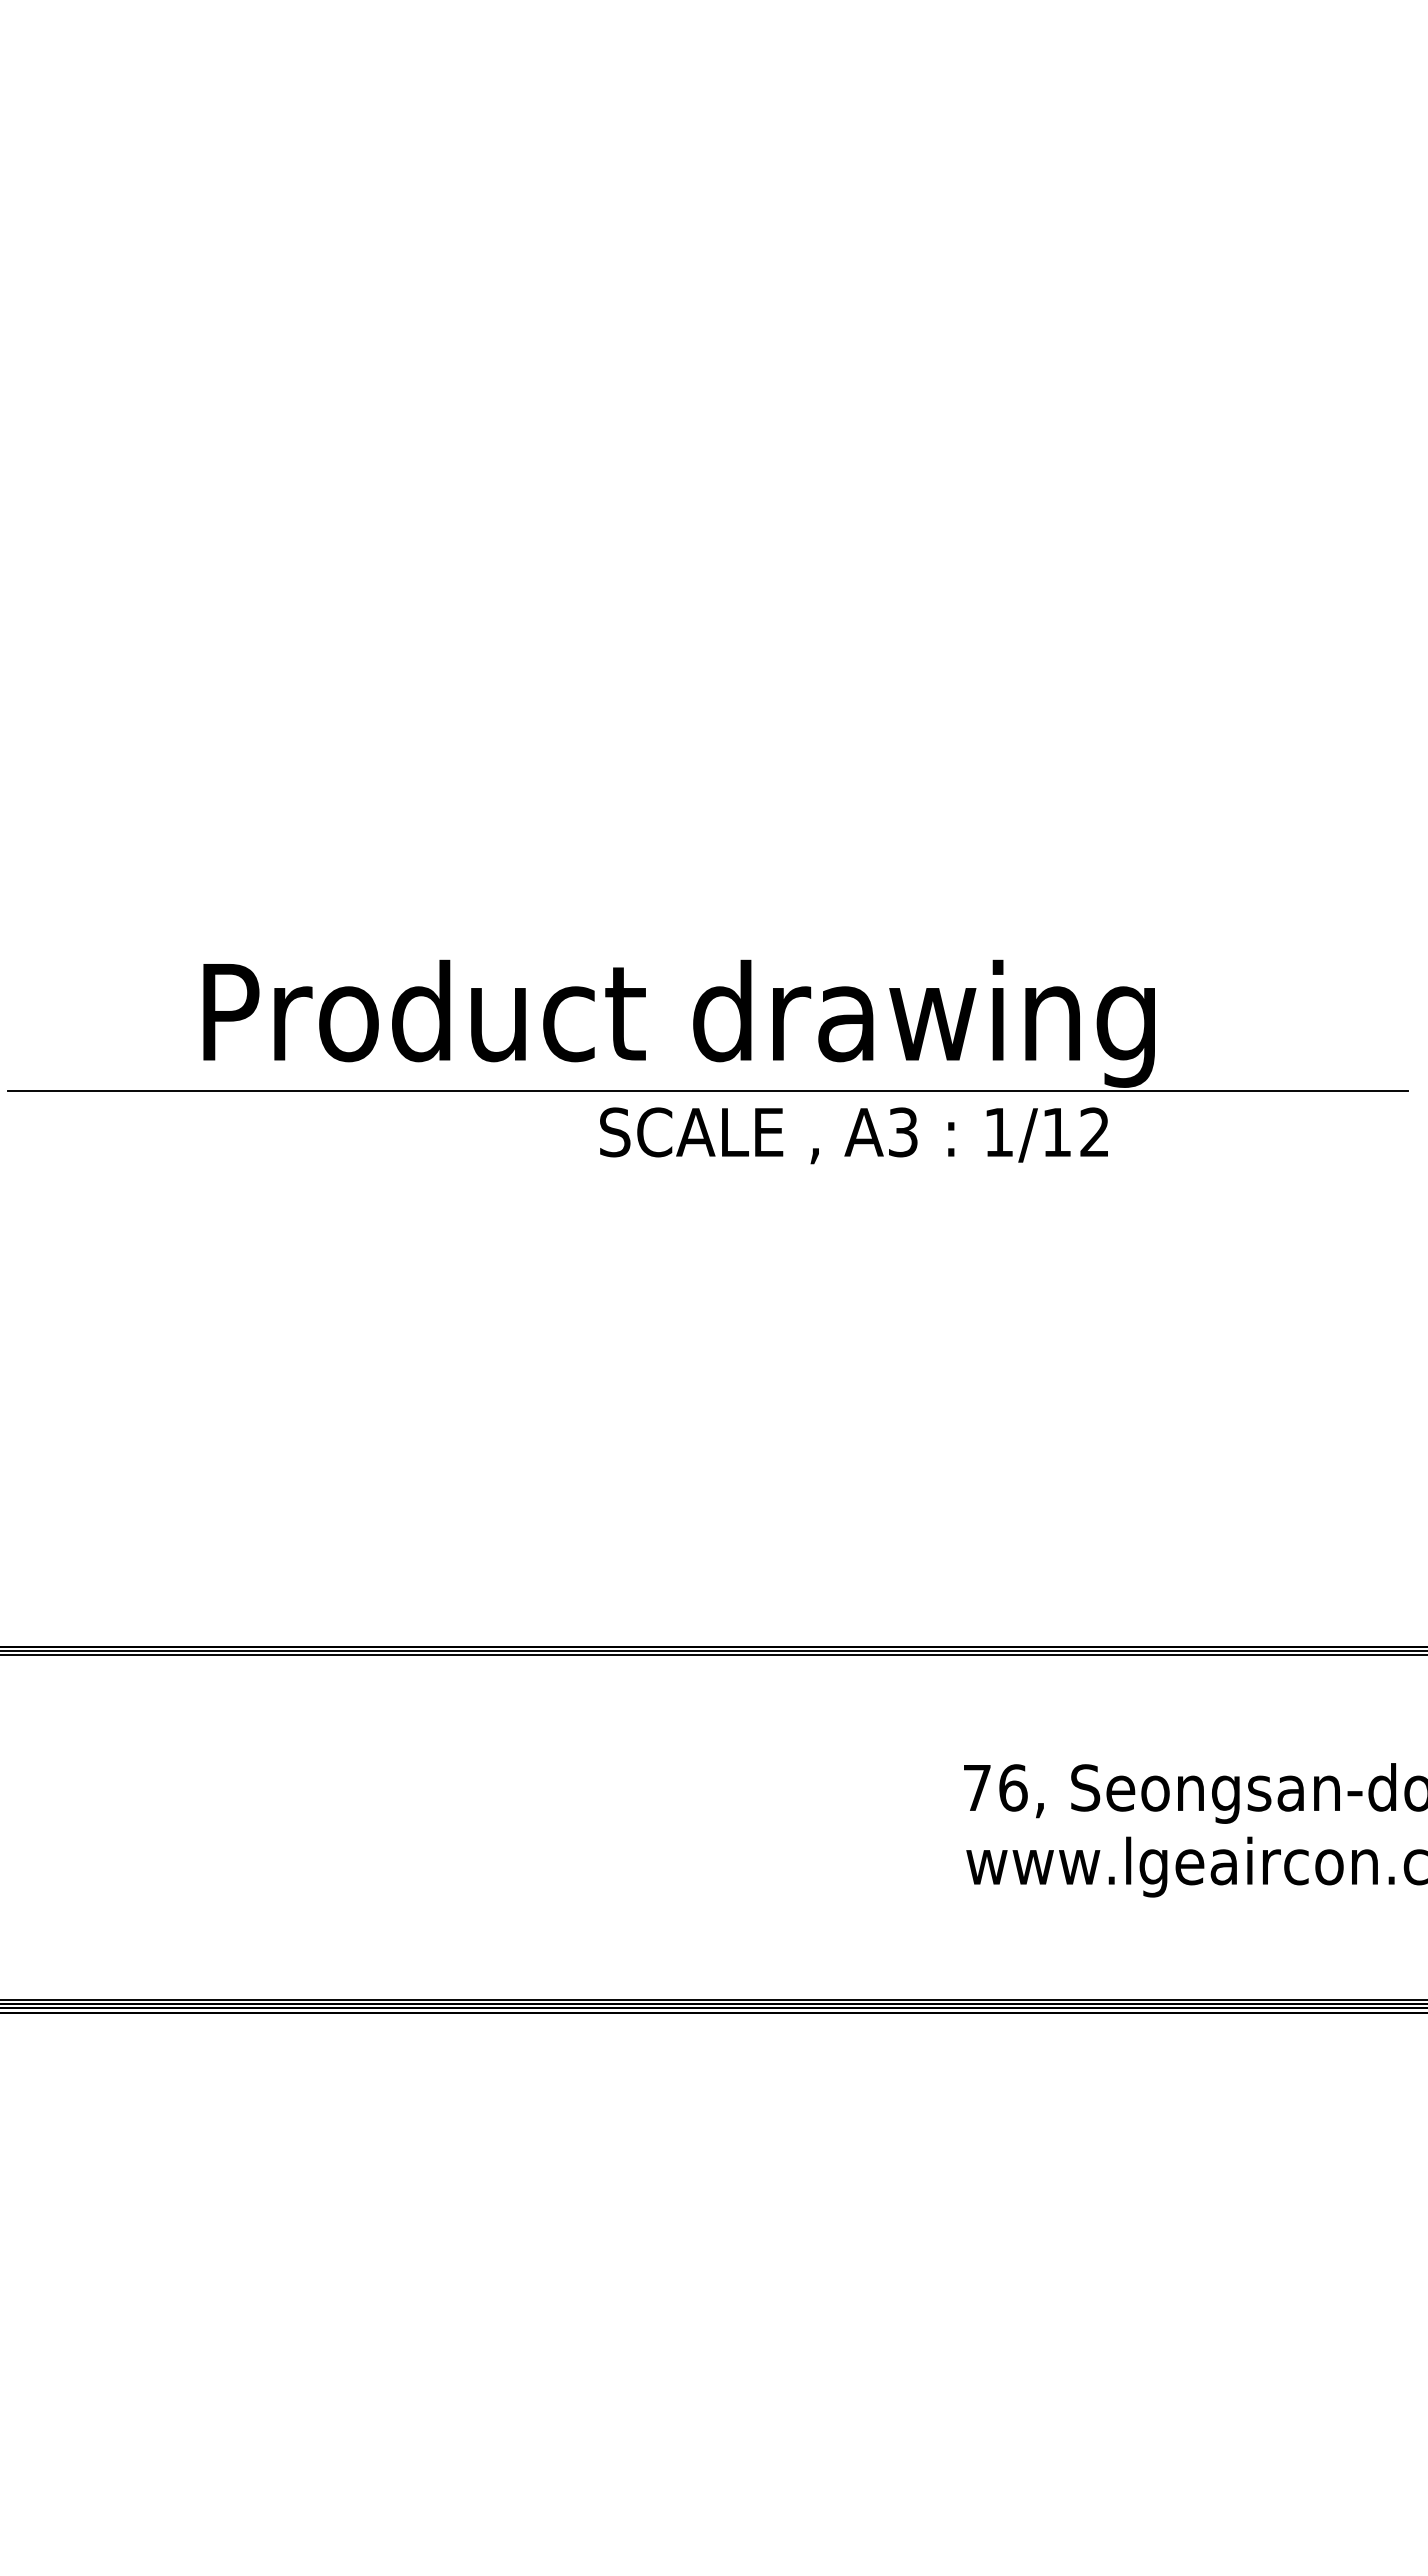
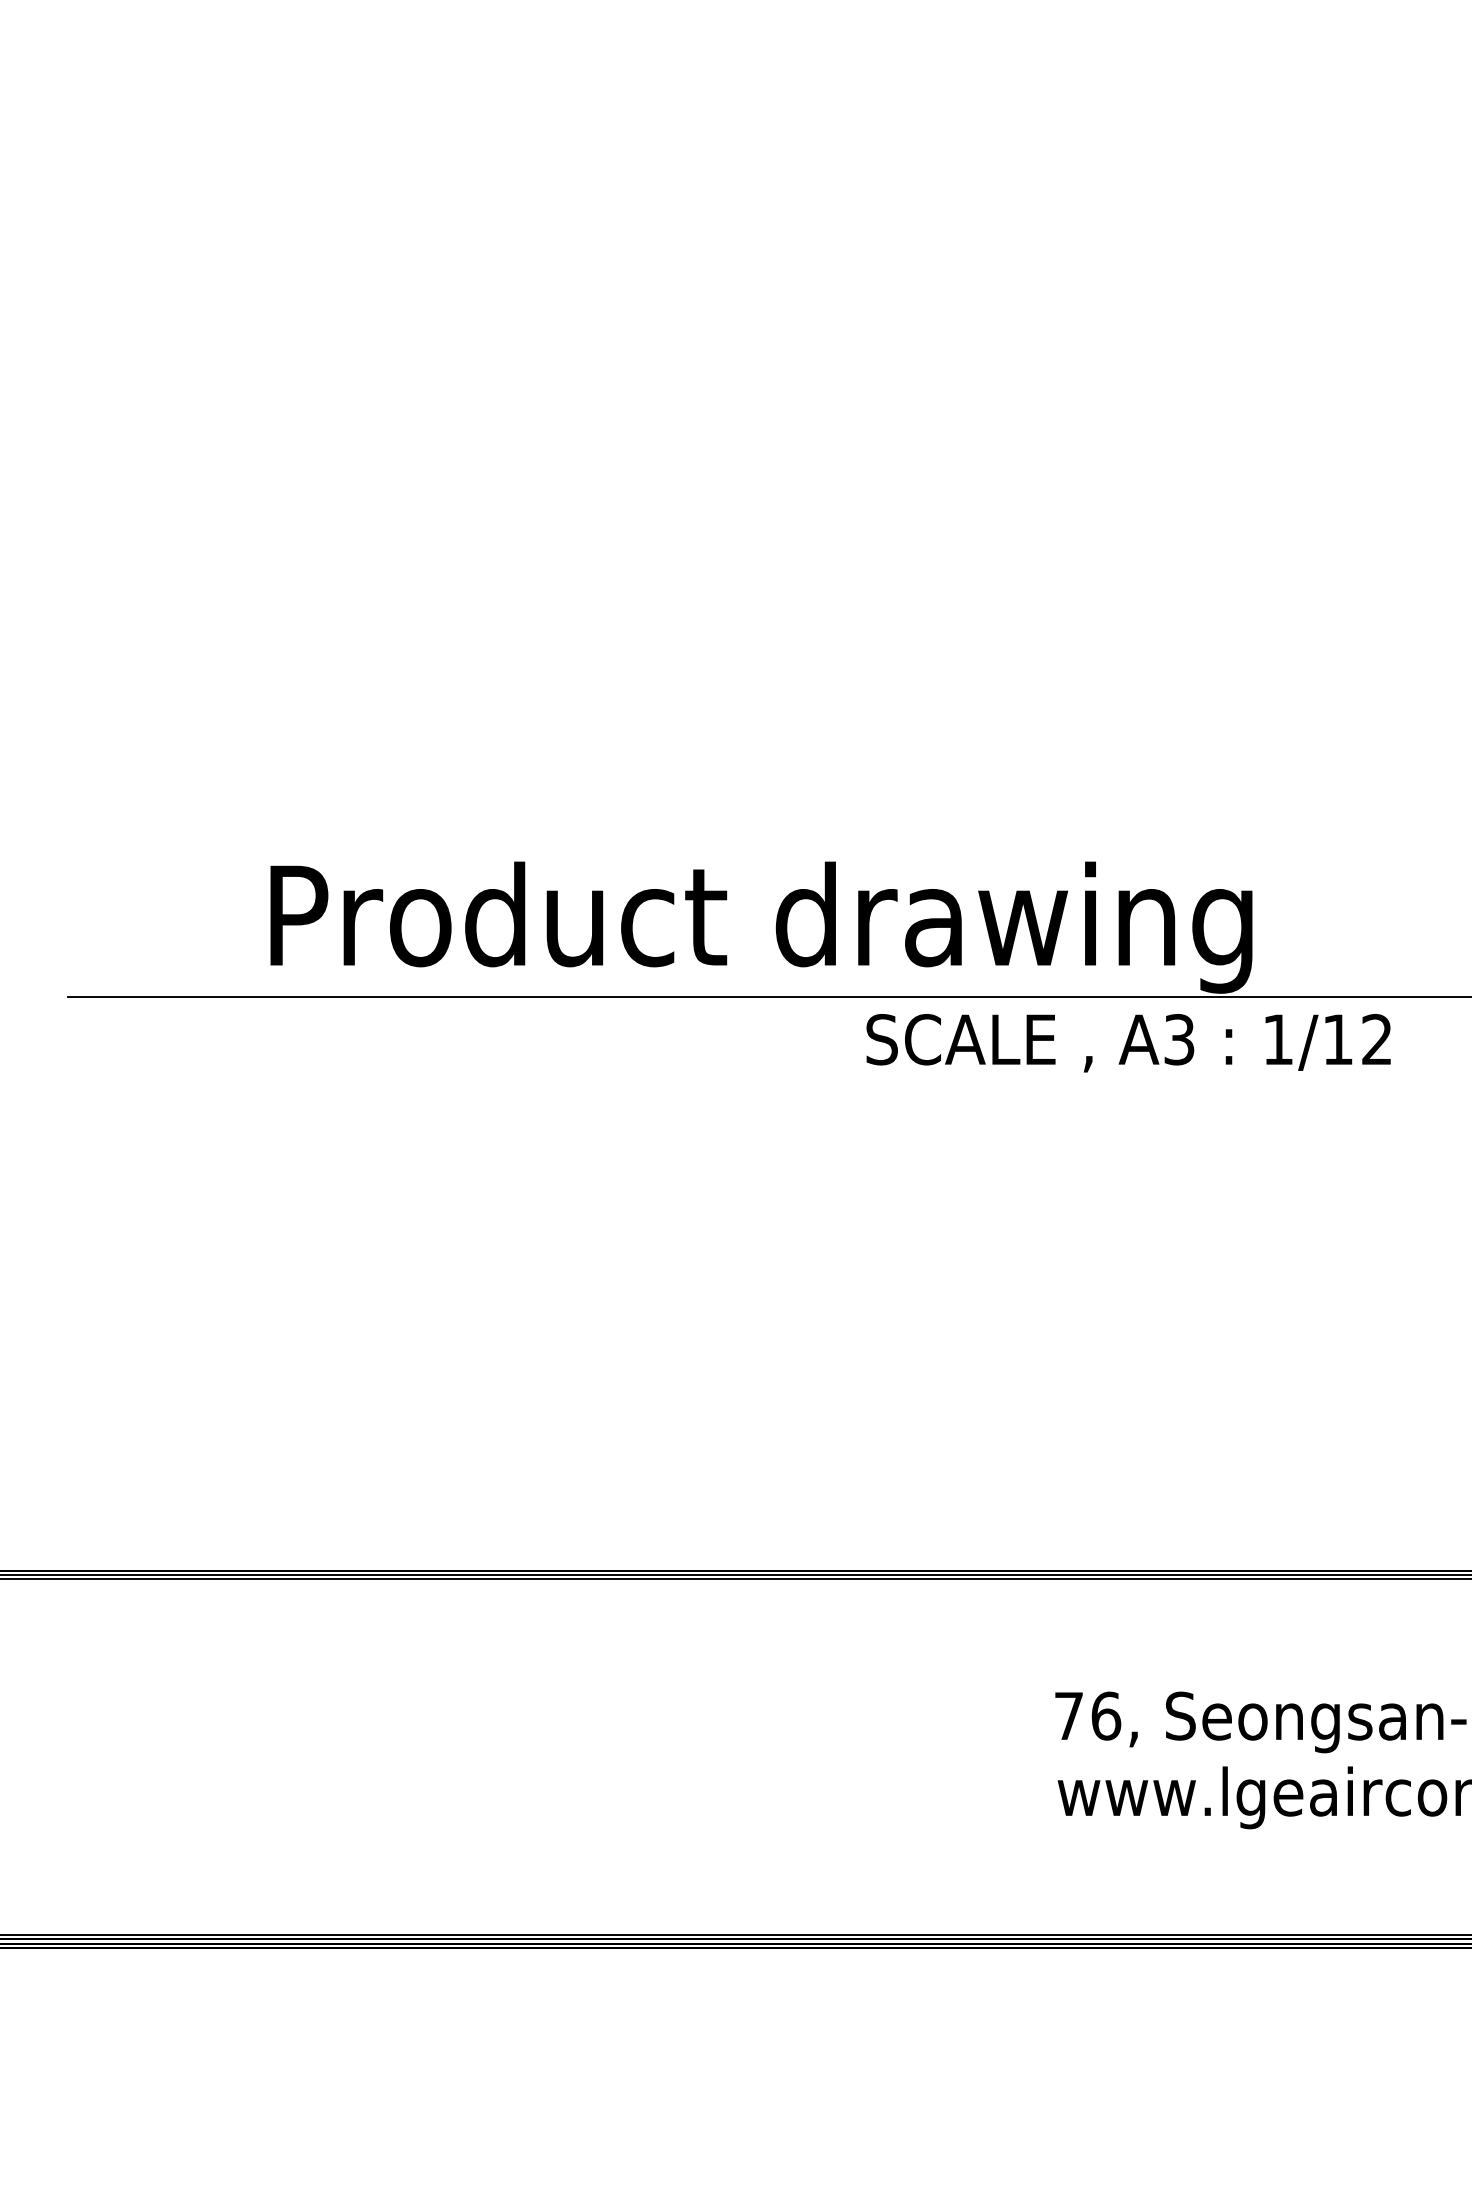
text: (853, 1135) -> (1128, 1042), moved

